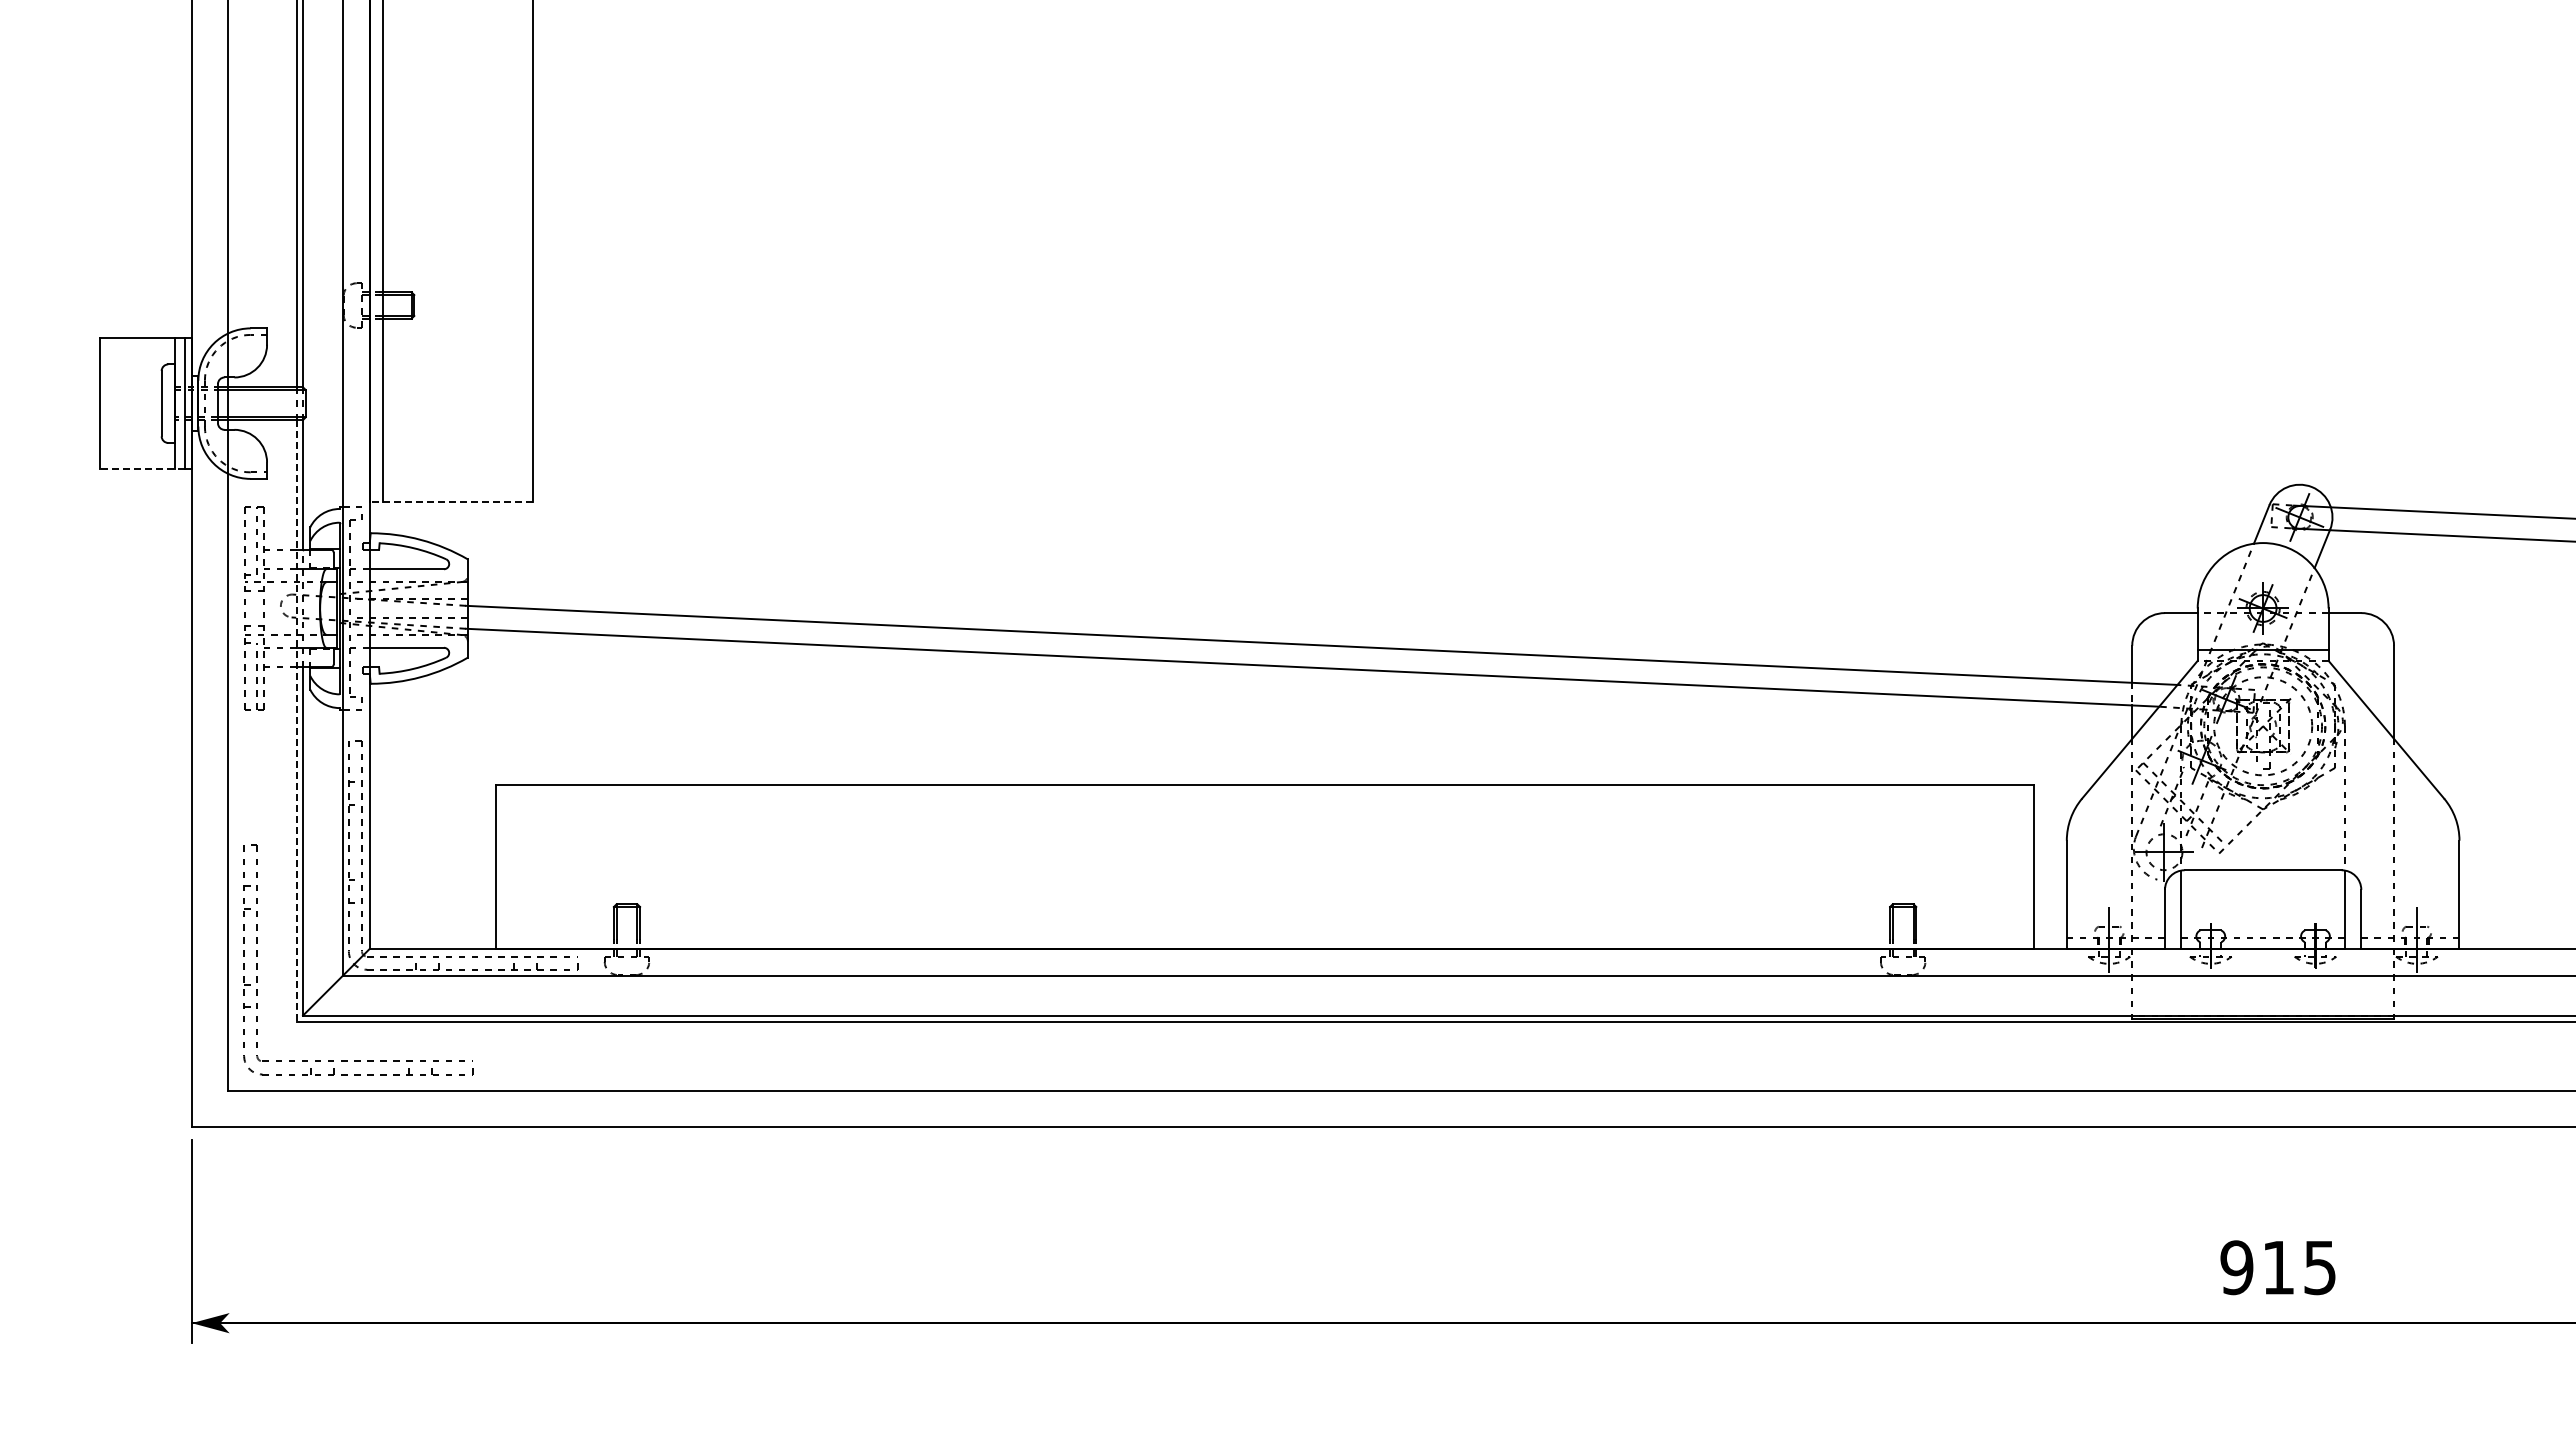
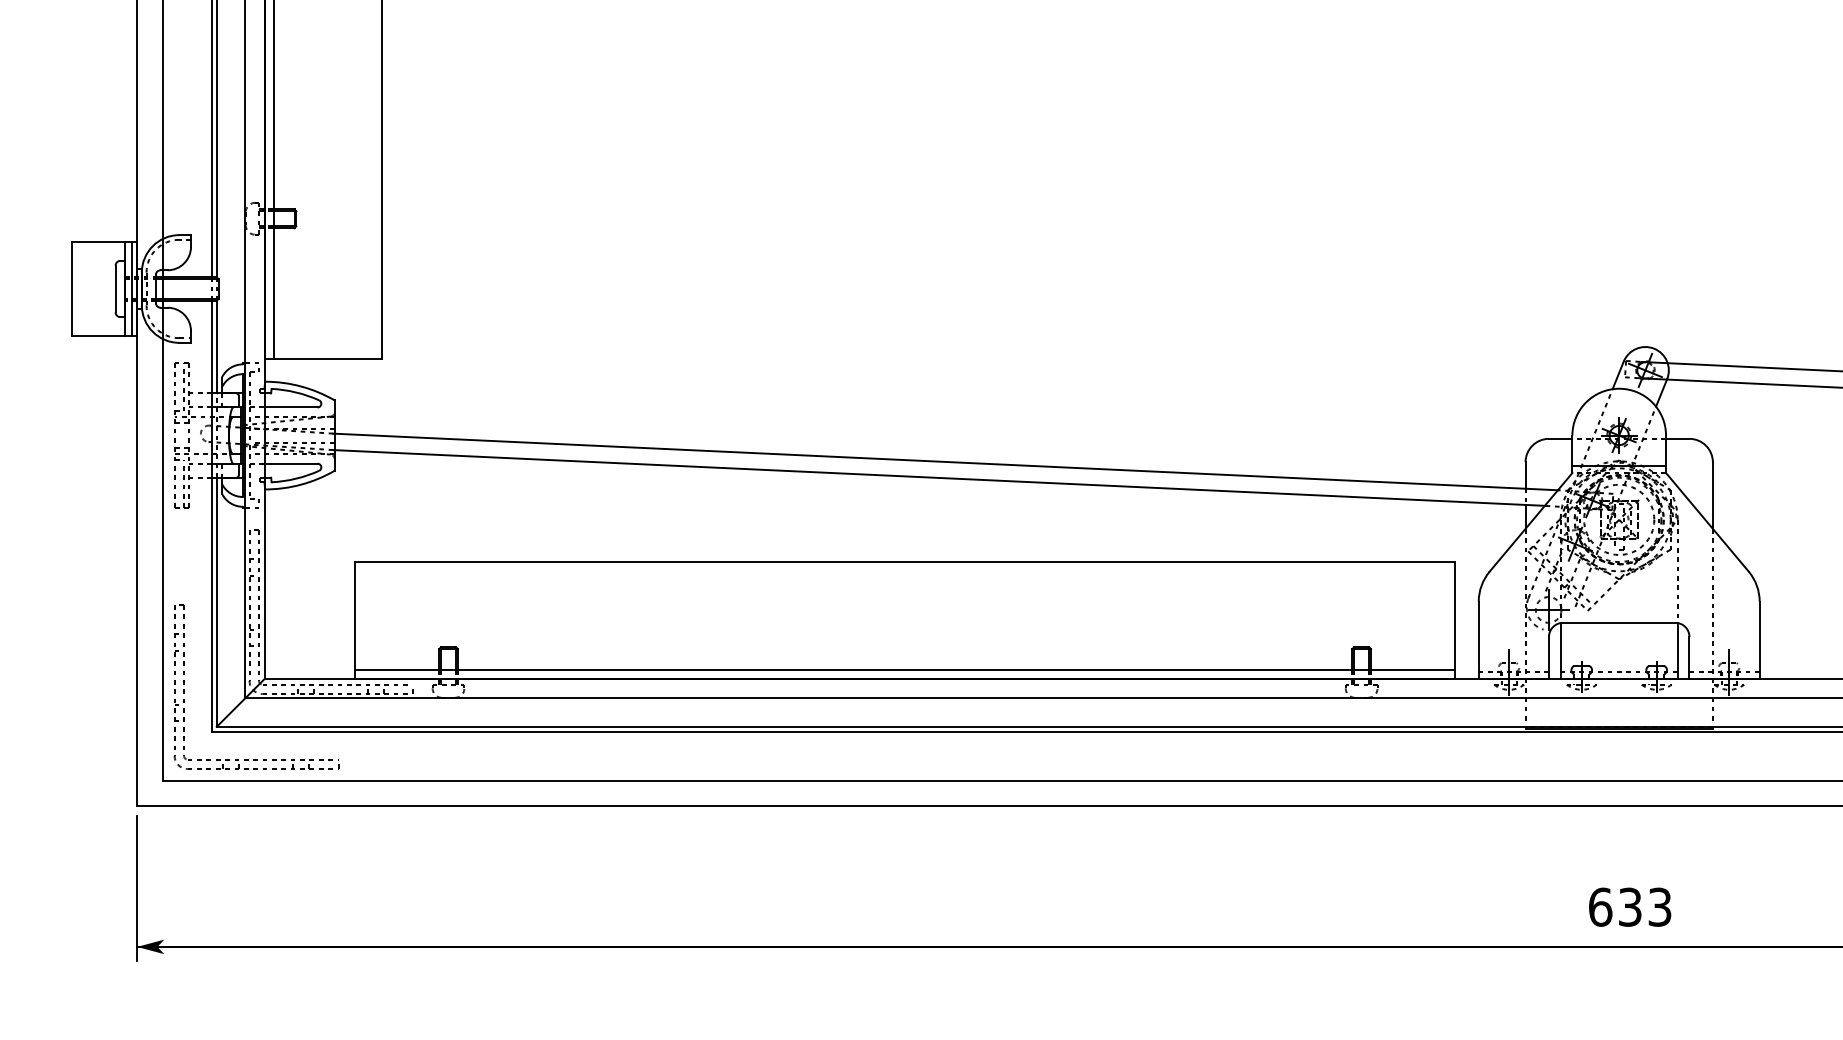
line: (142, 469) -> (101, 336), dashed -> solid
line: (451, 501) -> (322, 359), dashed -> solid
line: (296, 721) -> (212, 516), dashed -> solid
line: (1265, 935) -> (905, 669), added
text: (2277, 1267) -> (1629, 907), 915 -> 633

